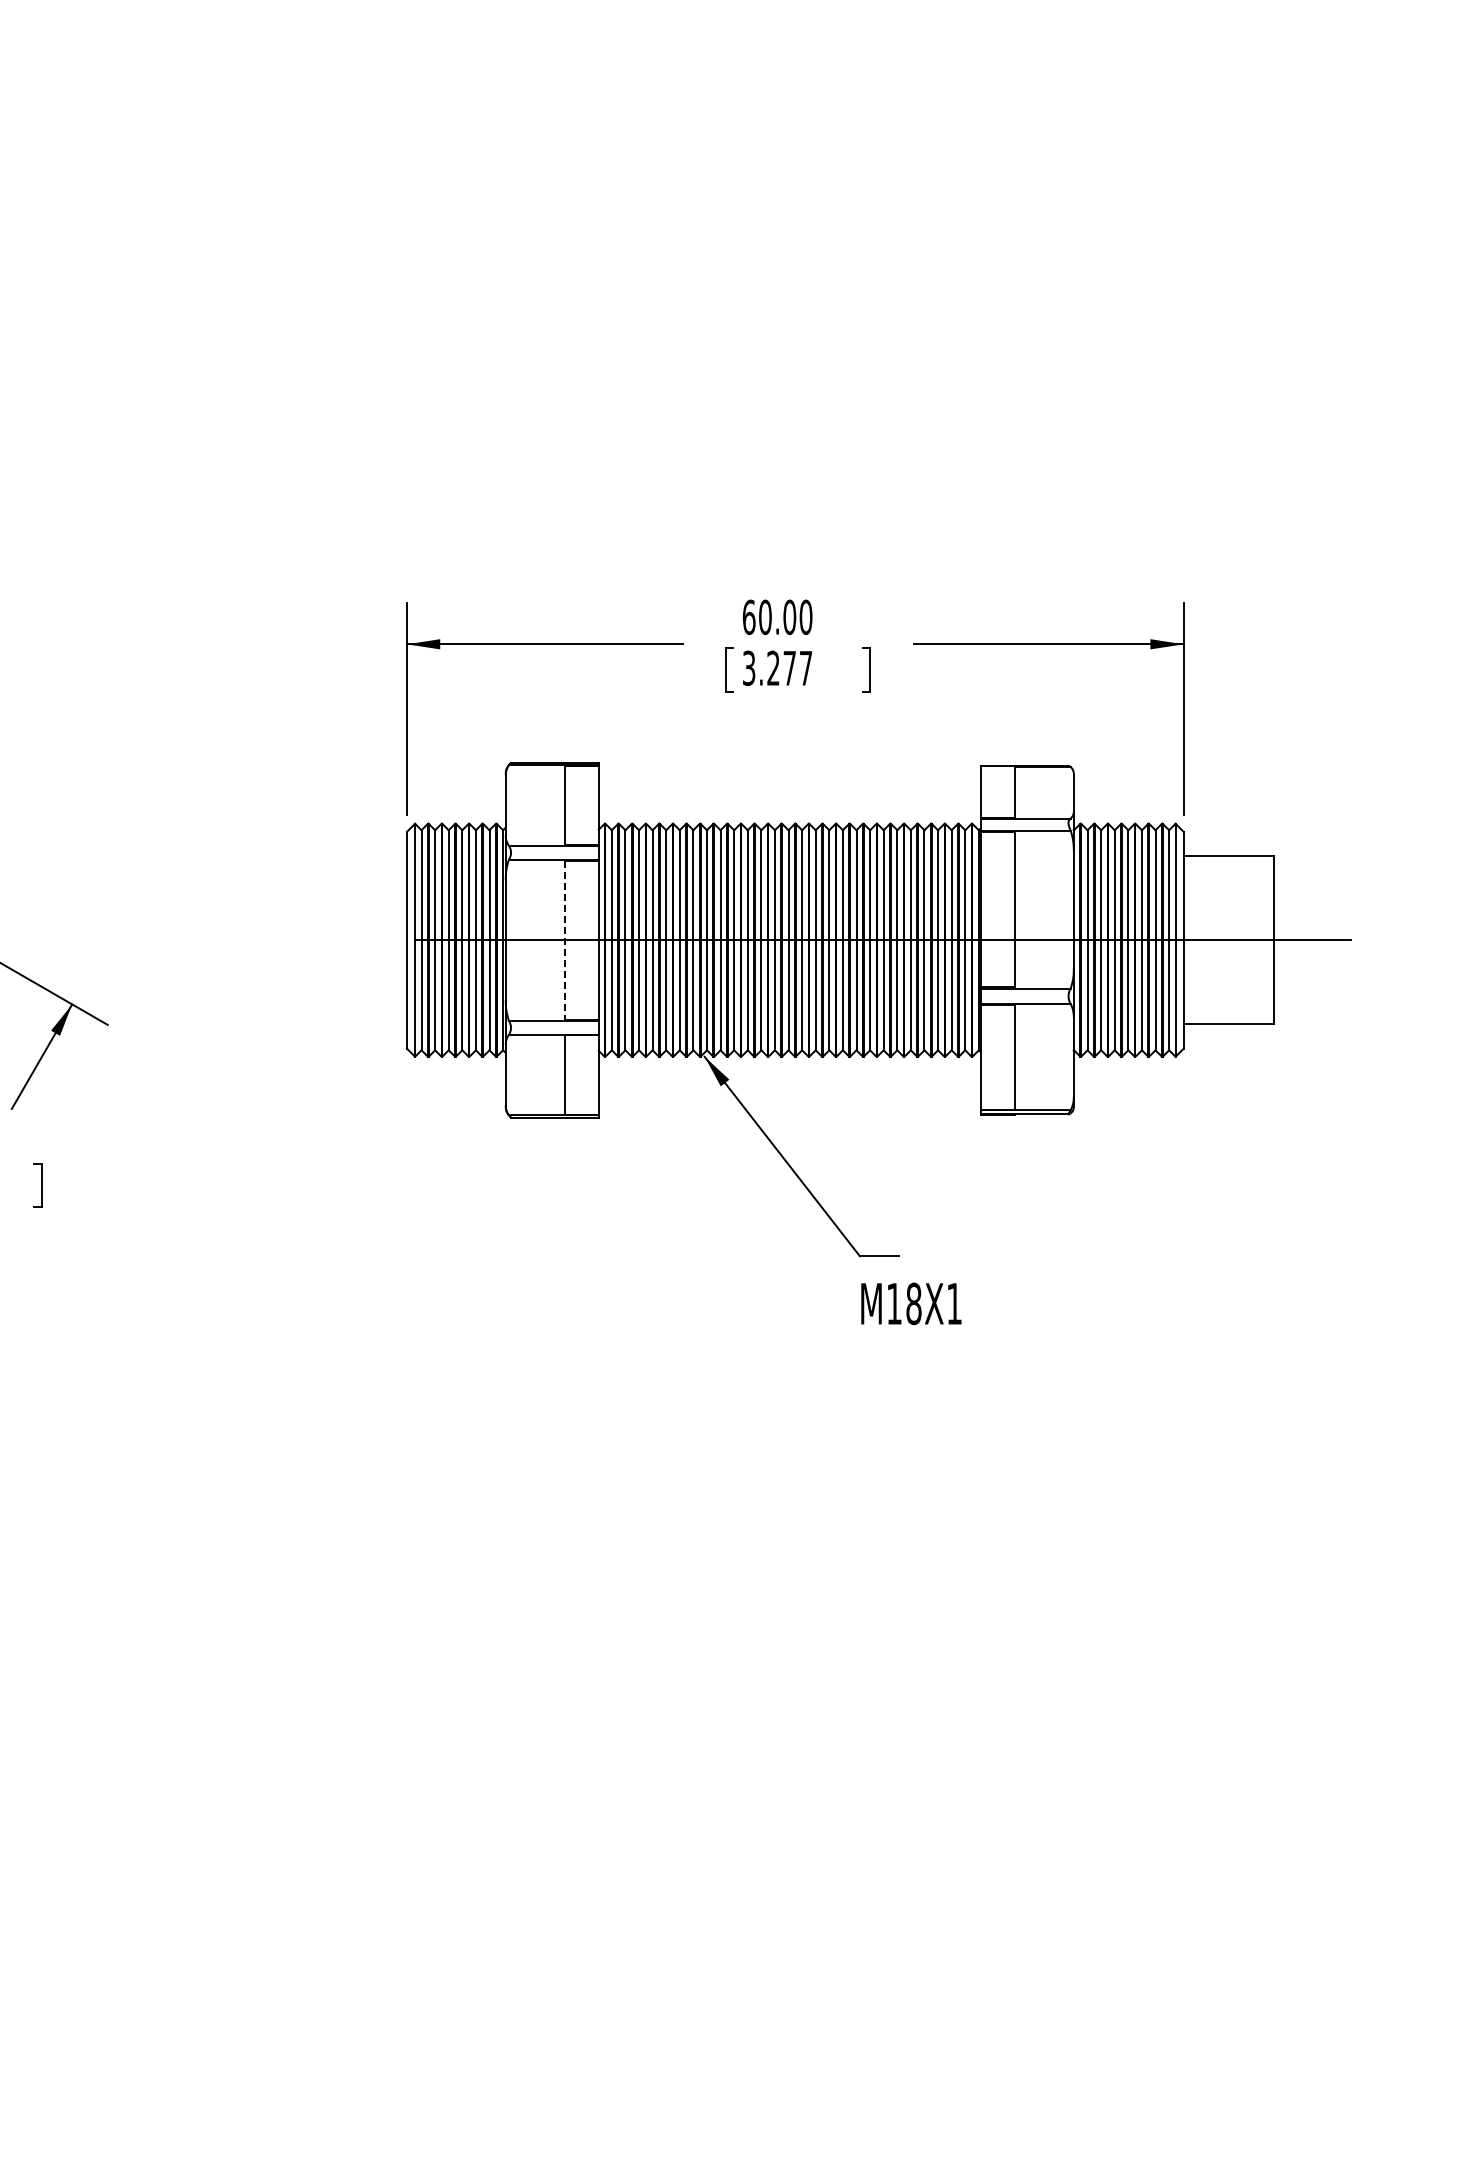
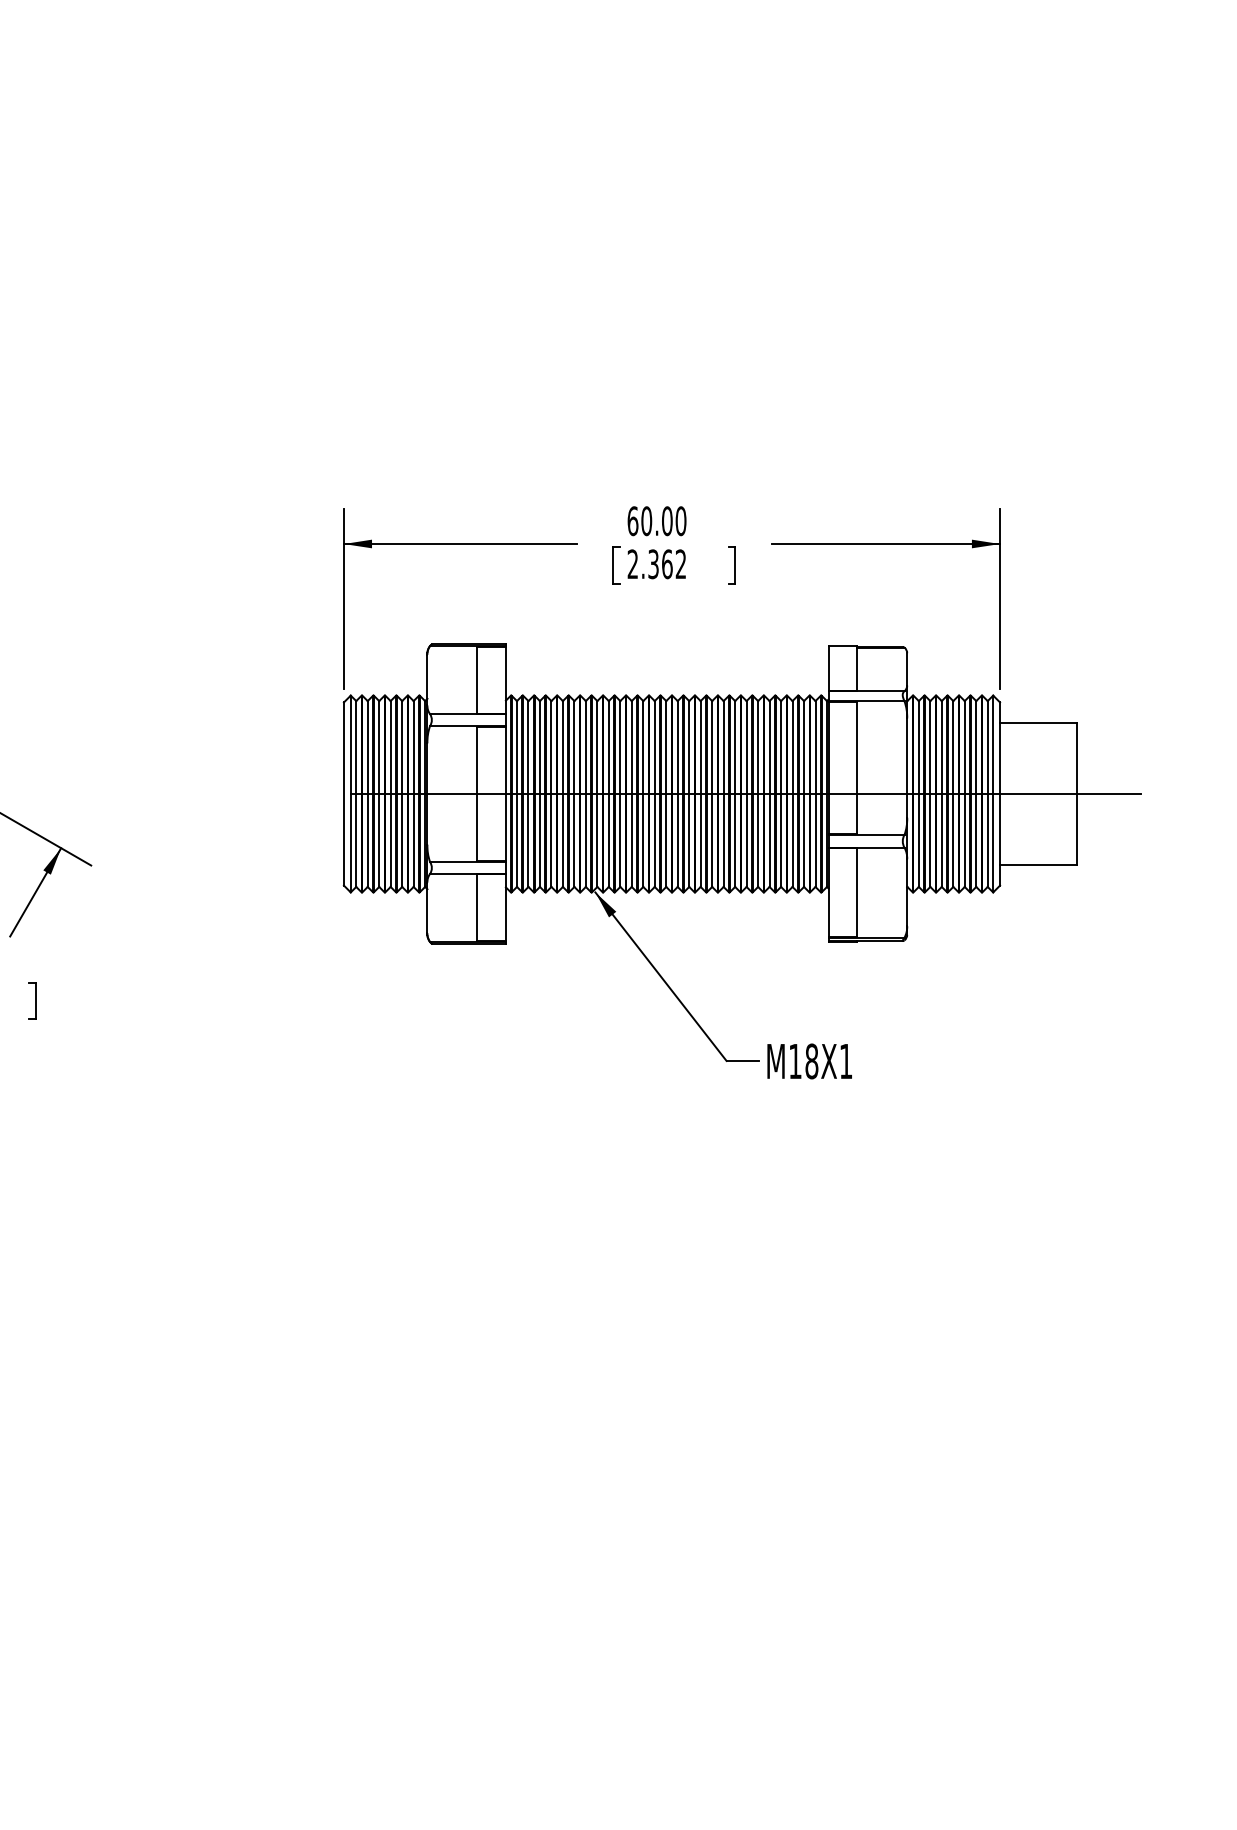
text: (777, 668) -> (656, 564), 3.277 -> 2.362
line: (564, 940) -> (477, 794), dashed -> solid
text: (911, 1303) -> (809, 1061), moved

